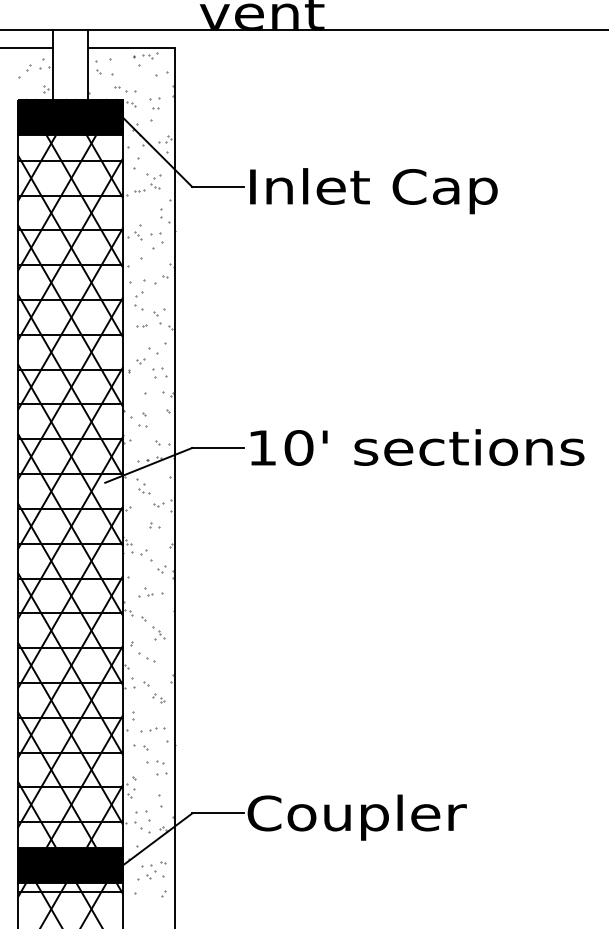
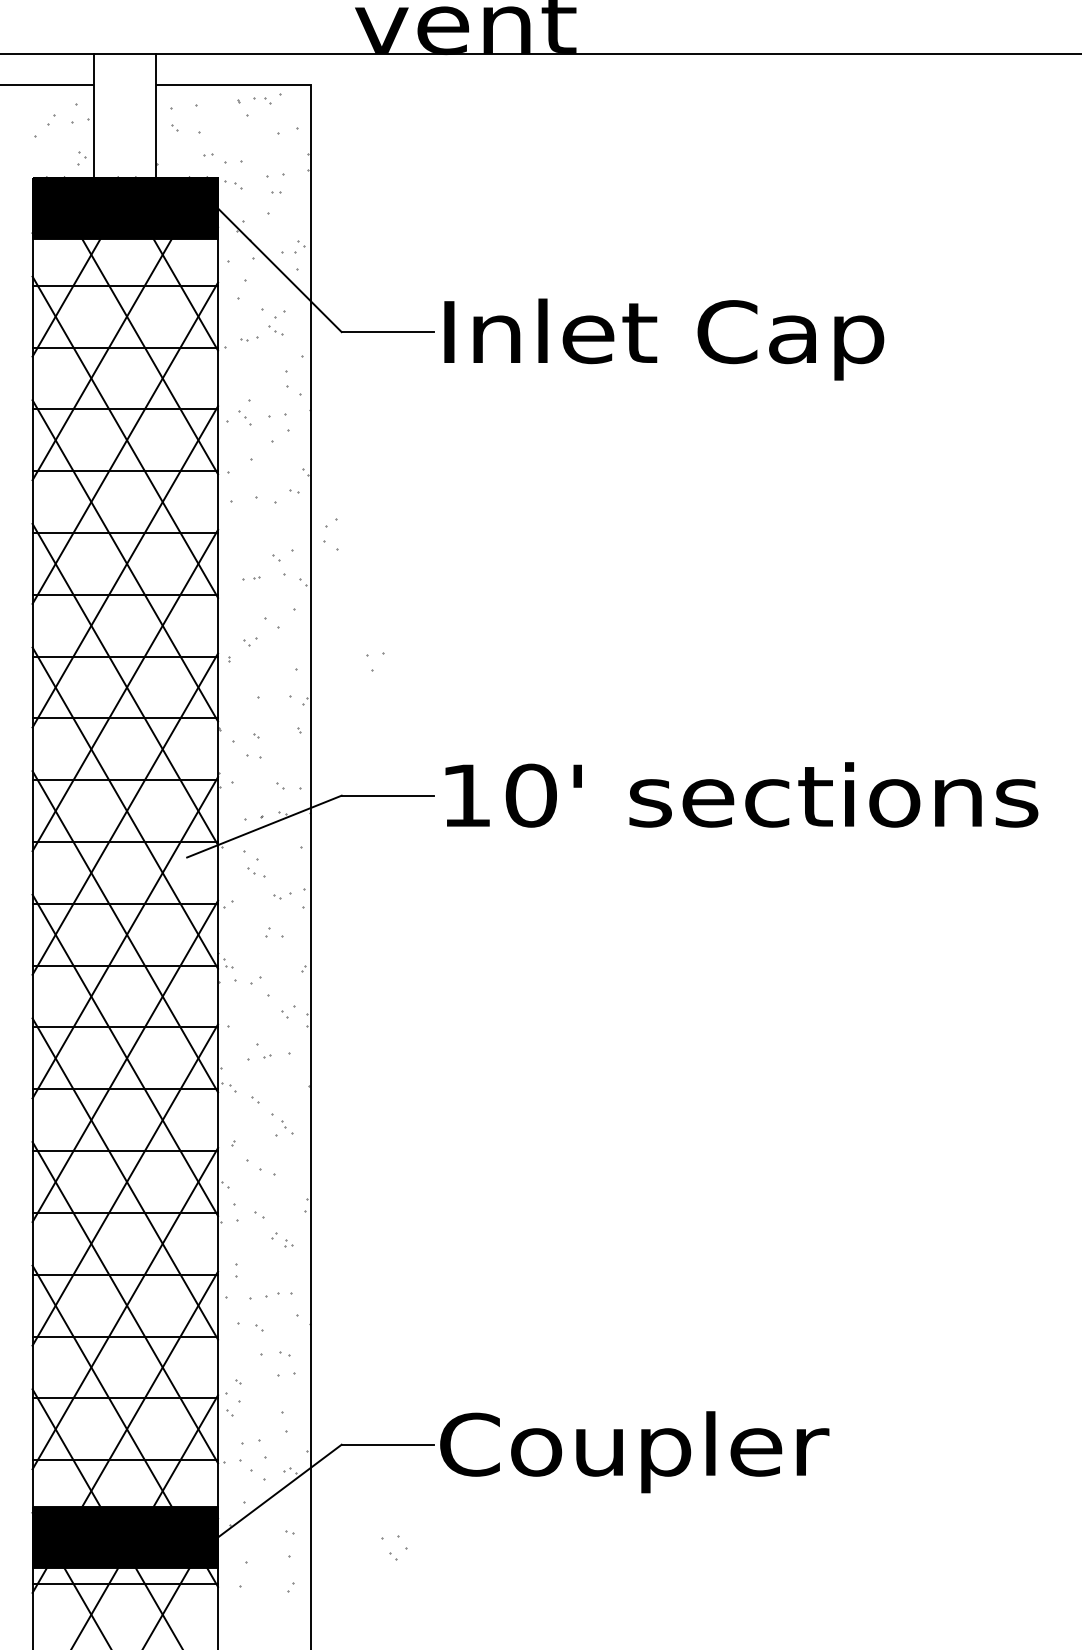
part: (138, 300) -> (329, 533), moved
part: (157, 372) -> (375, 661), moved
part: (148, 871) -> (393, 1547), moved

